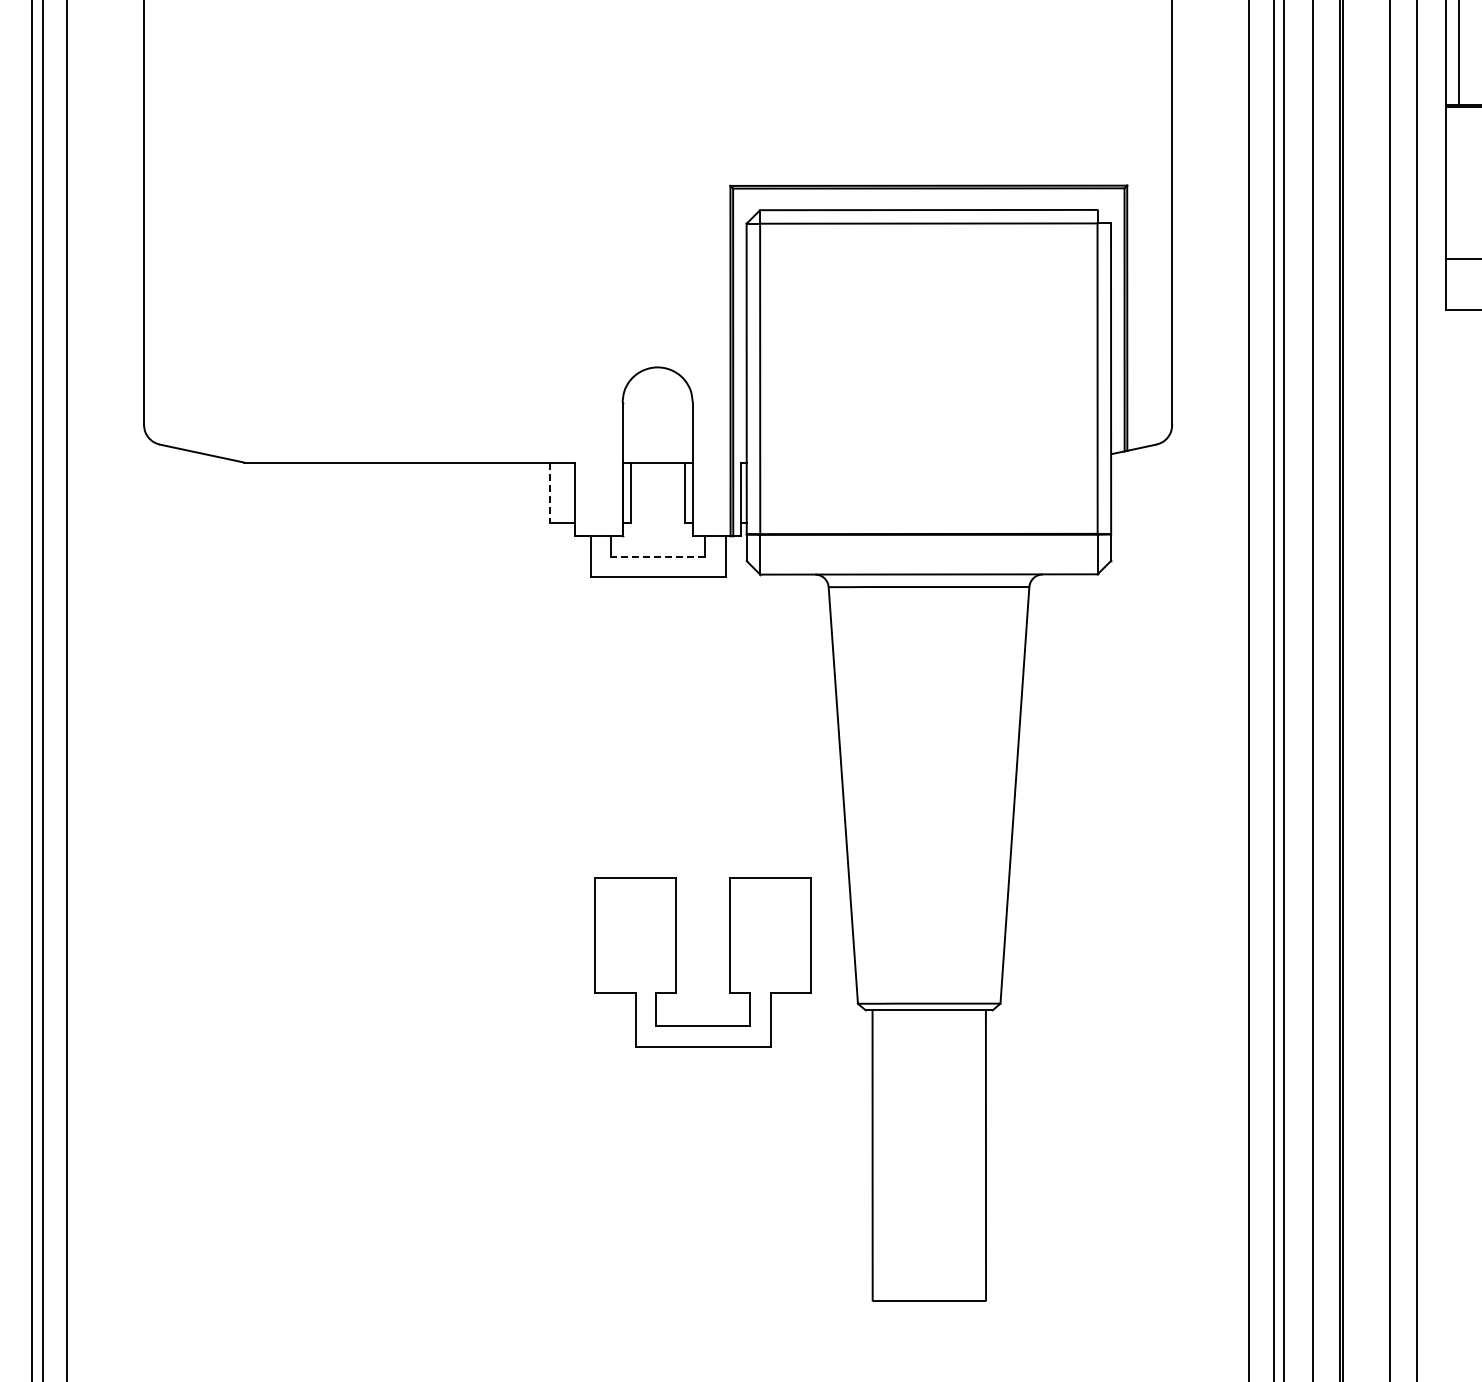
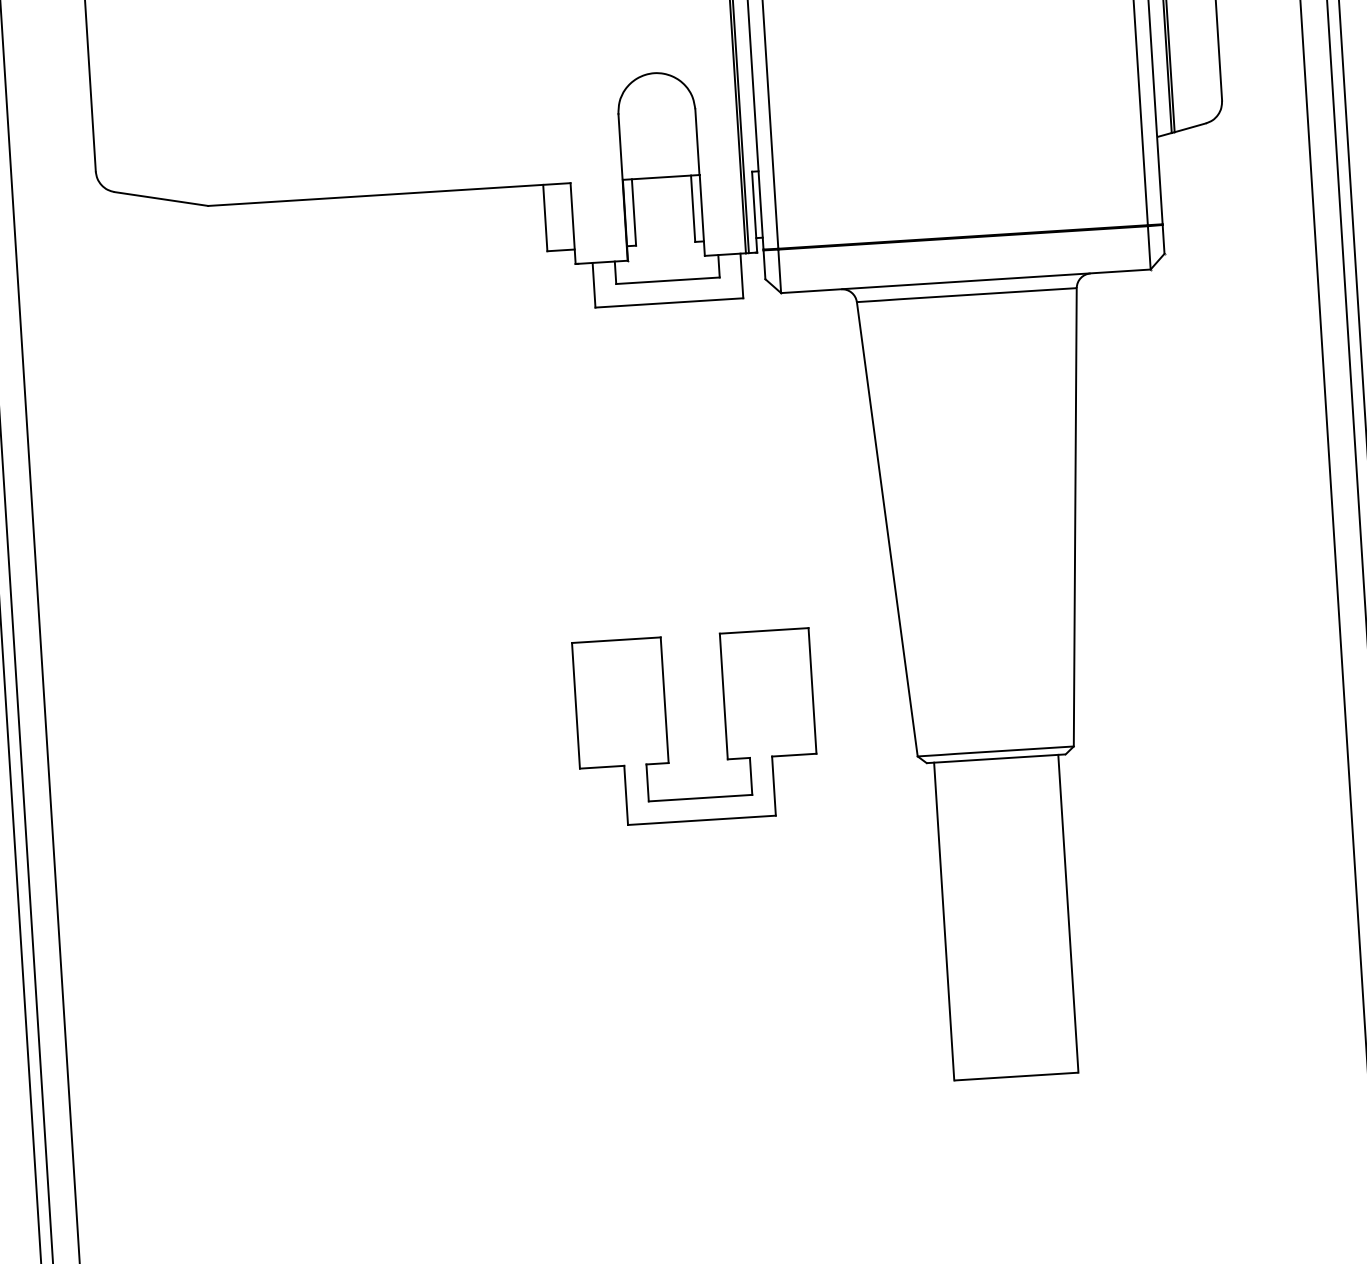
line: (550, 493) -> (545, 218), dashed -> solid
line: (657, 556) -> (667, 280), dashed -> solid
part: (676, 962) -> (667, 730), moved

